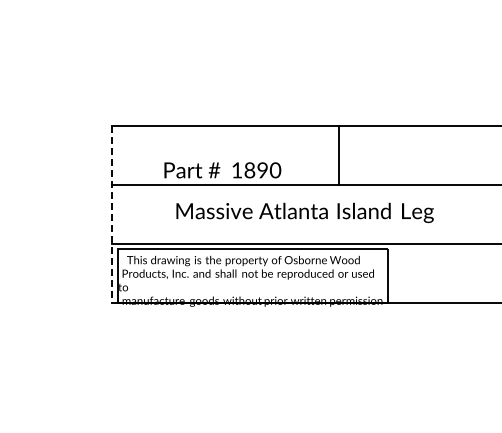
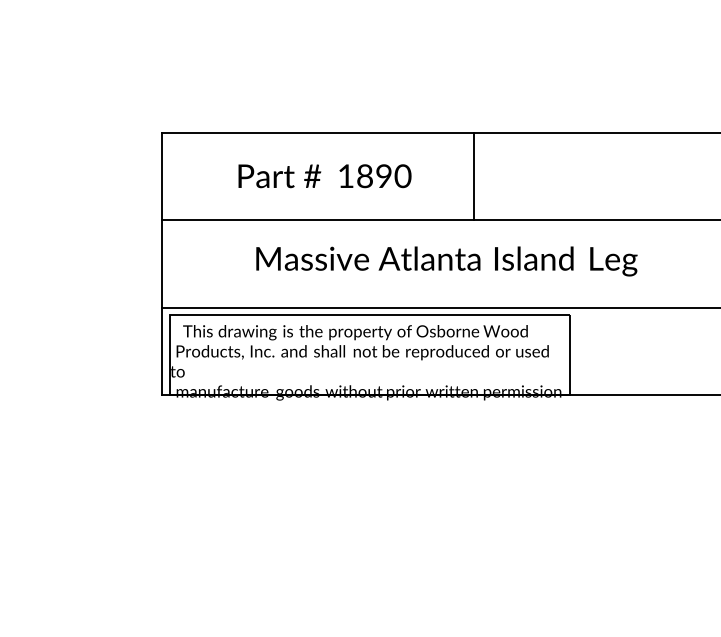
line: (338, 155) -> (474, 176), moved
text: (222, 170) -> (324, 176), moved
line: (112, 214) -> (161, 263), dashed -> solid

